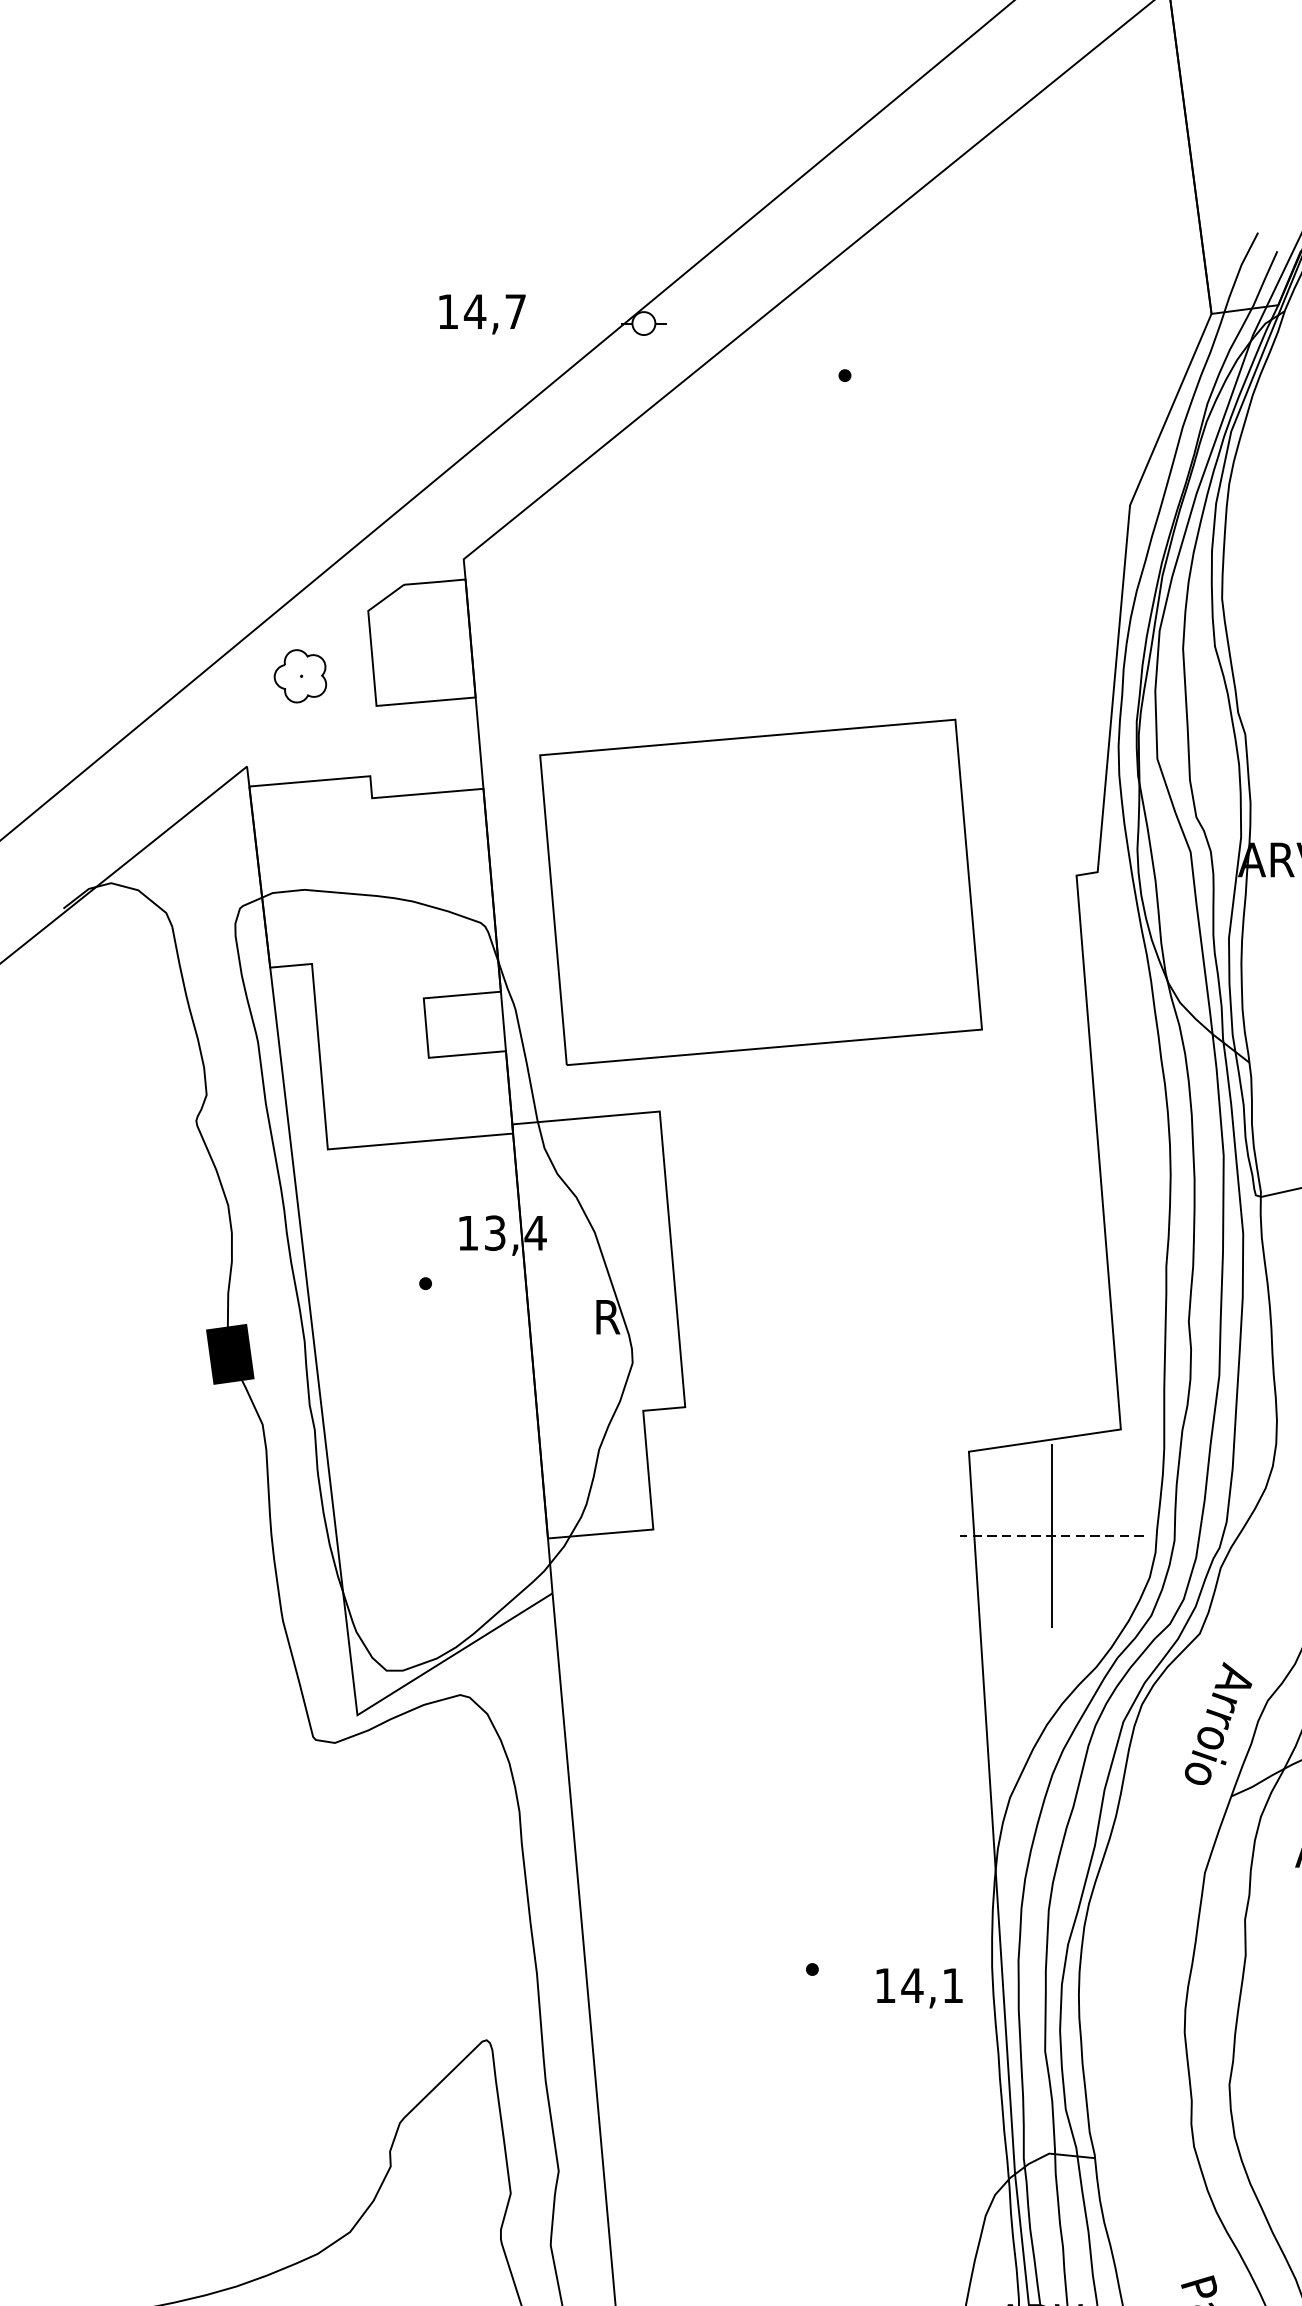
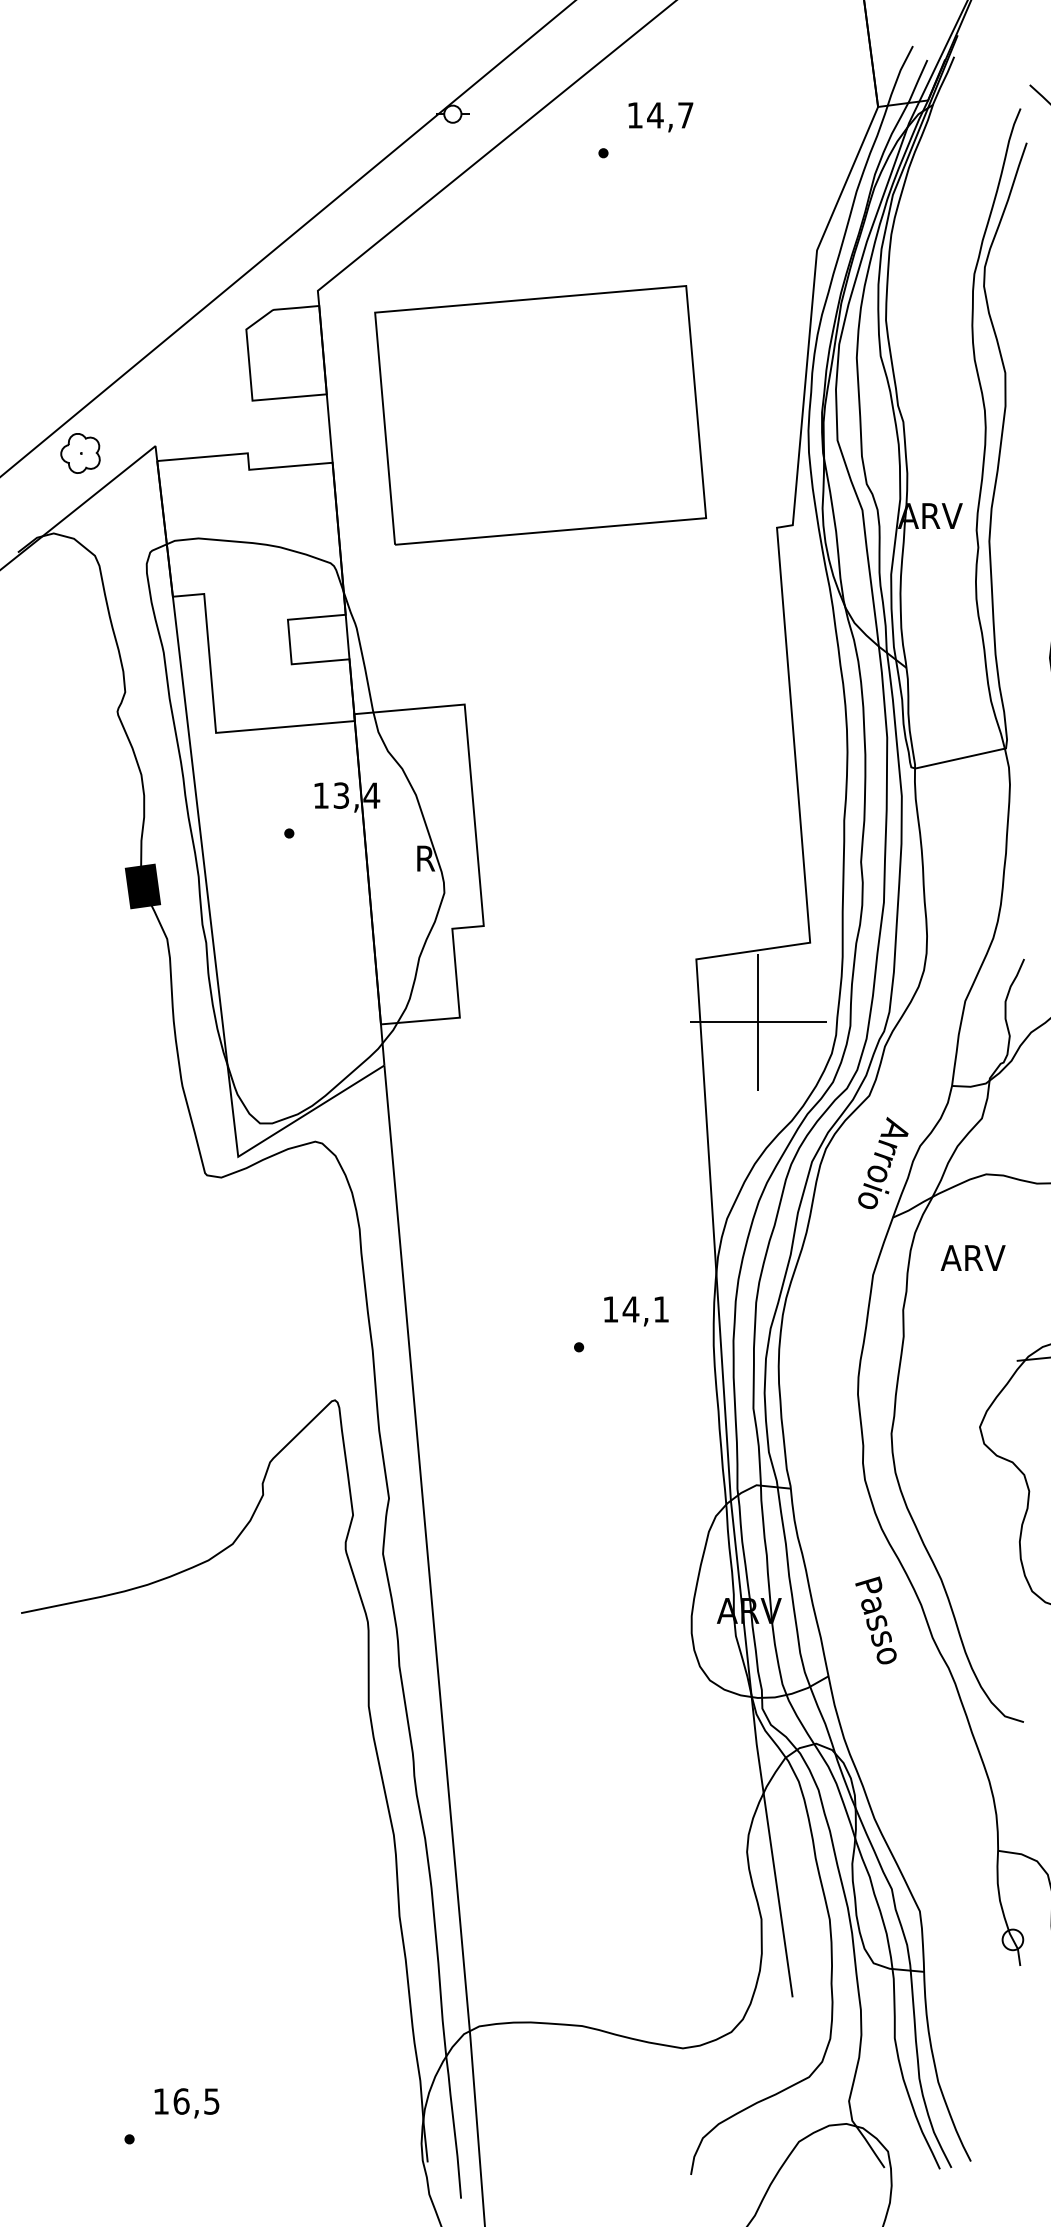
text: (481, 314) -> (660, 117), moved
part: (300, 676) -> (80, 453), moved
part: (760, 892) -> (540, 415), moved
line: (1051, 1535) -> (758, 1022), dashed -> solid
text: (919, 1988) -> (636, 1311), moved

